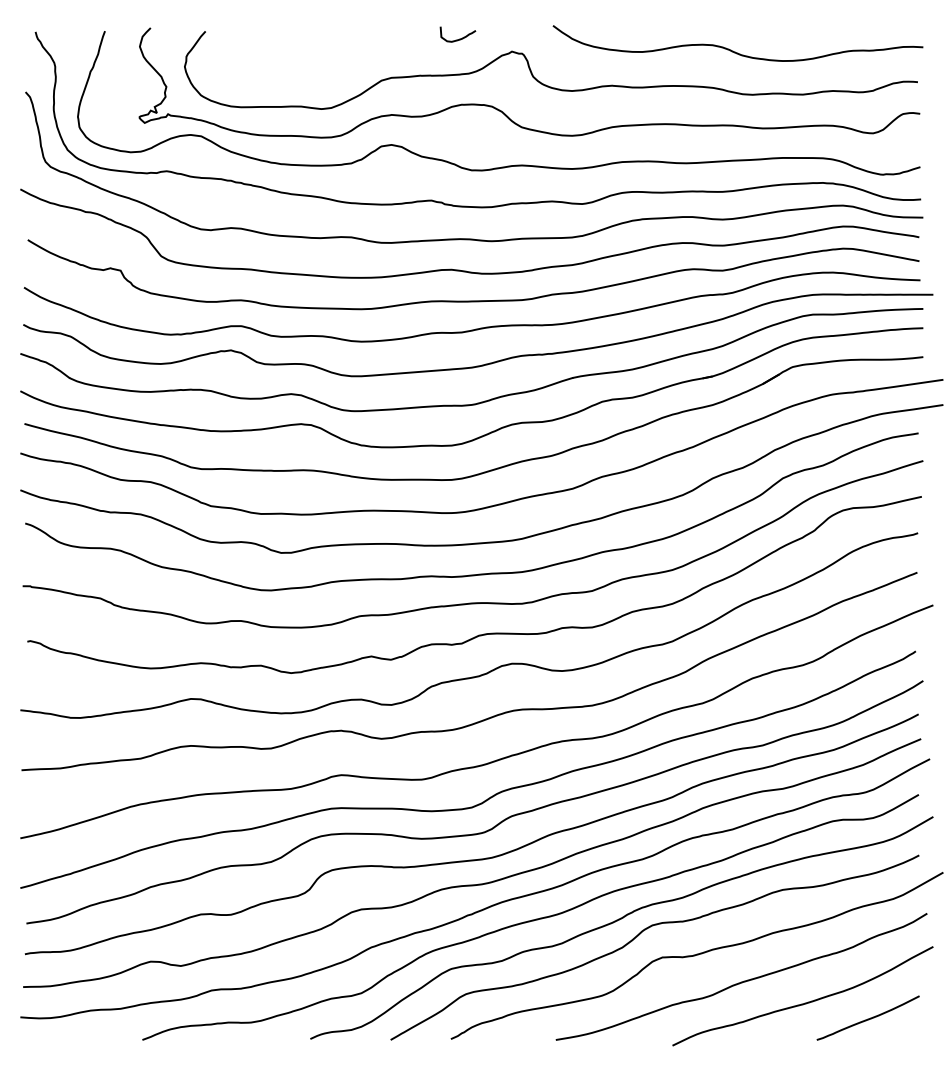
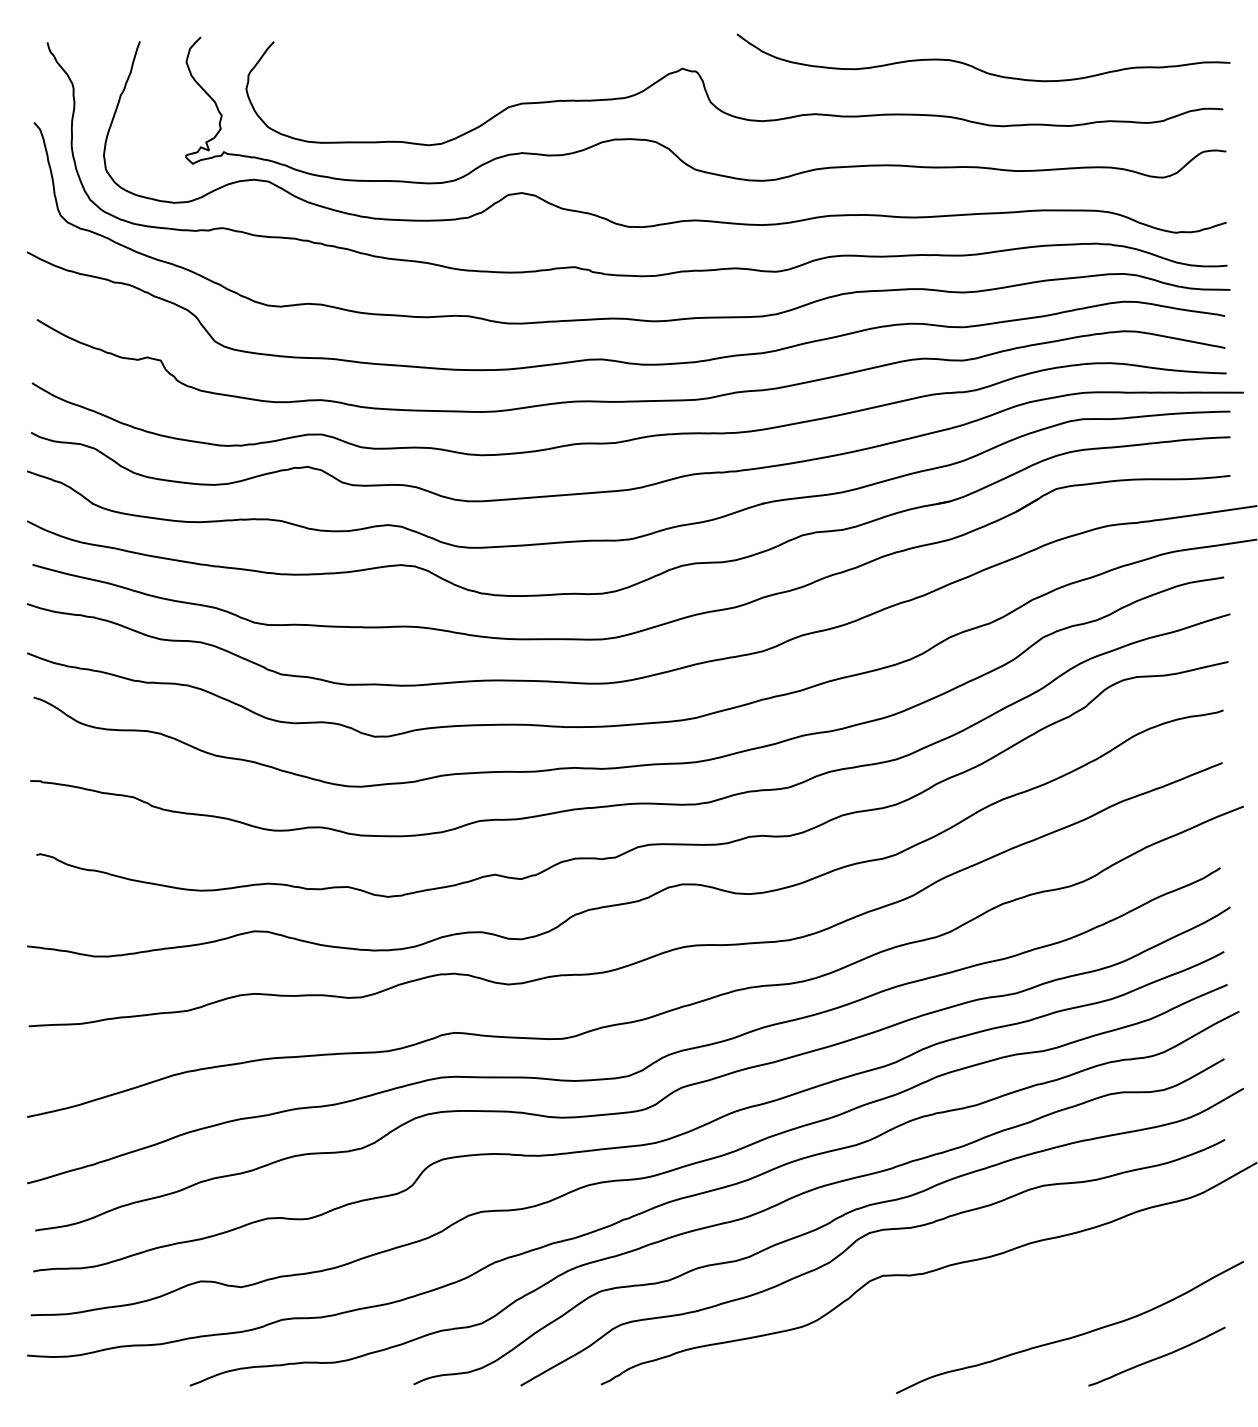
curve: (459, 38) -> (612, 51), removed
curve: (744, 980) -> (992, 1306), removed

